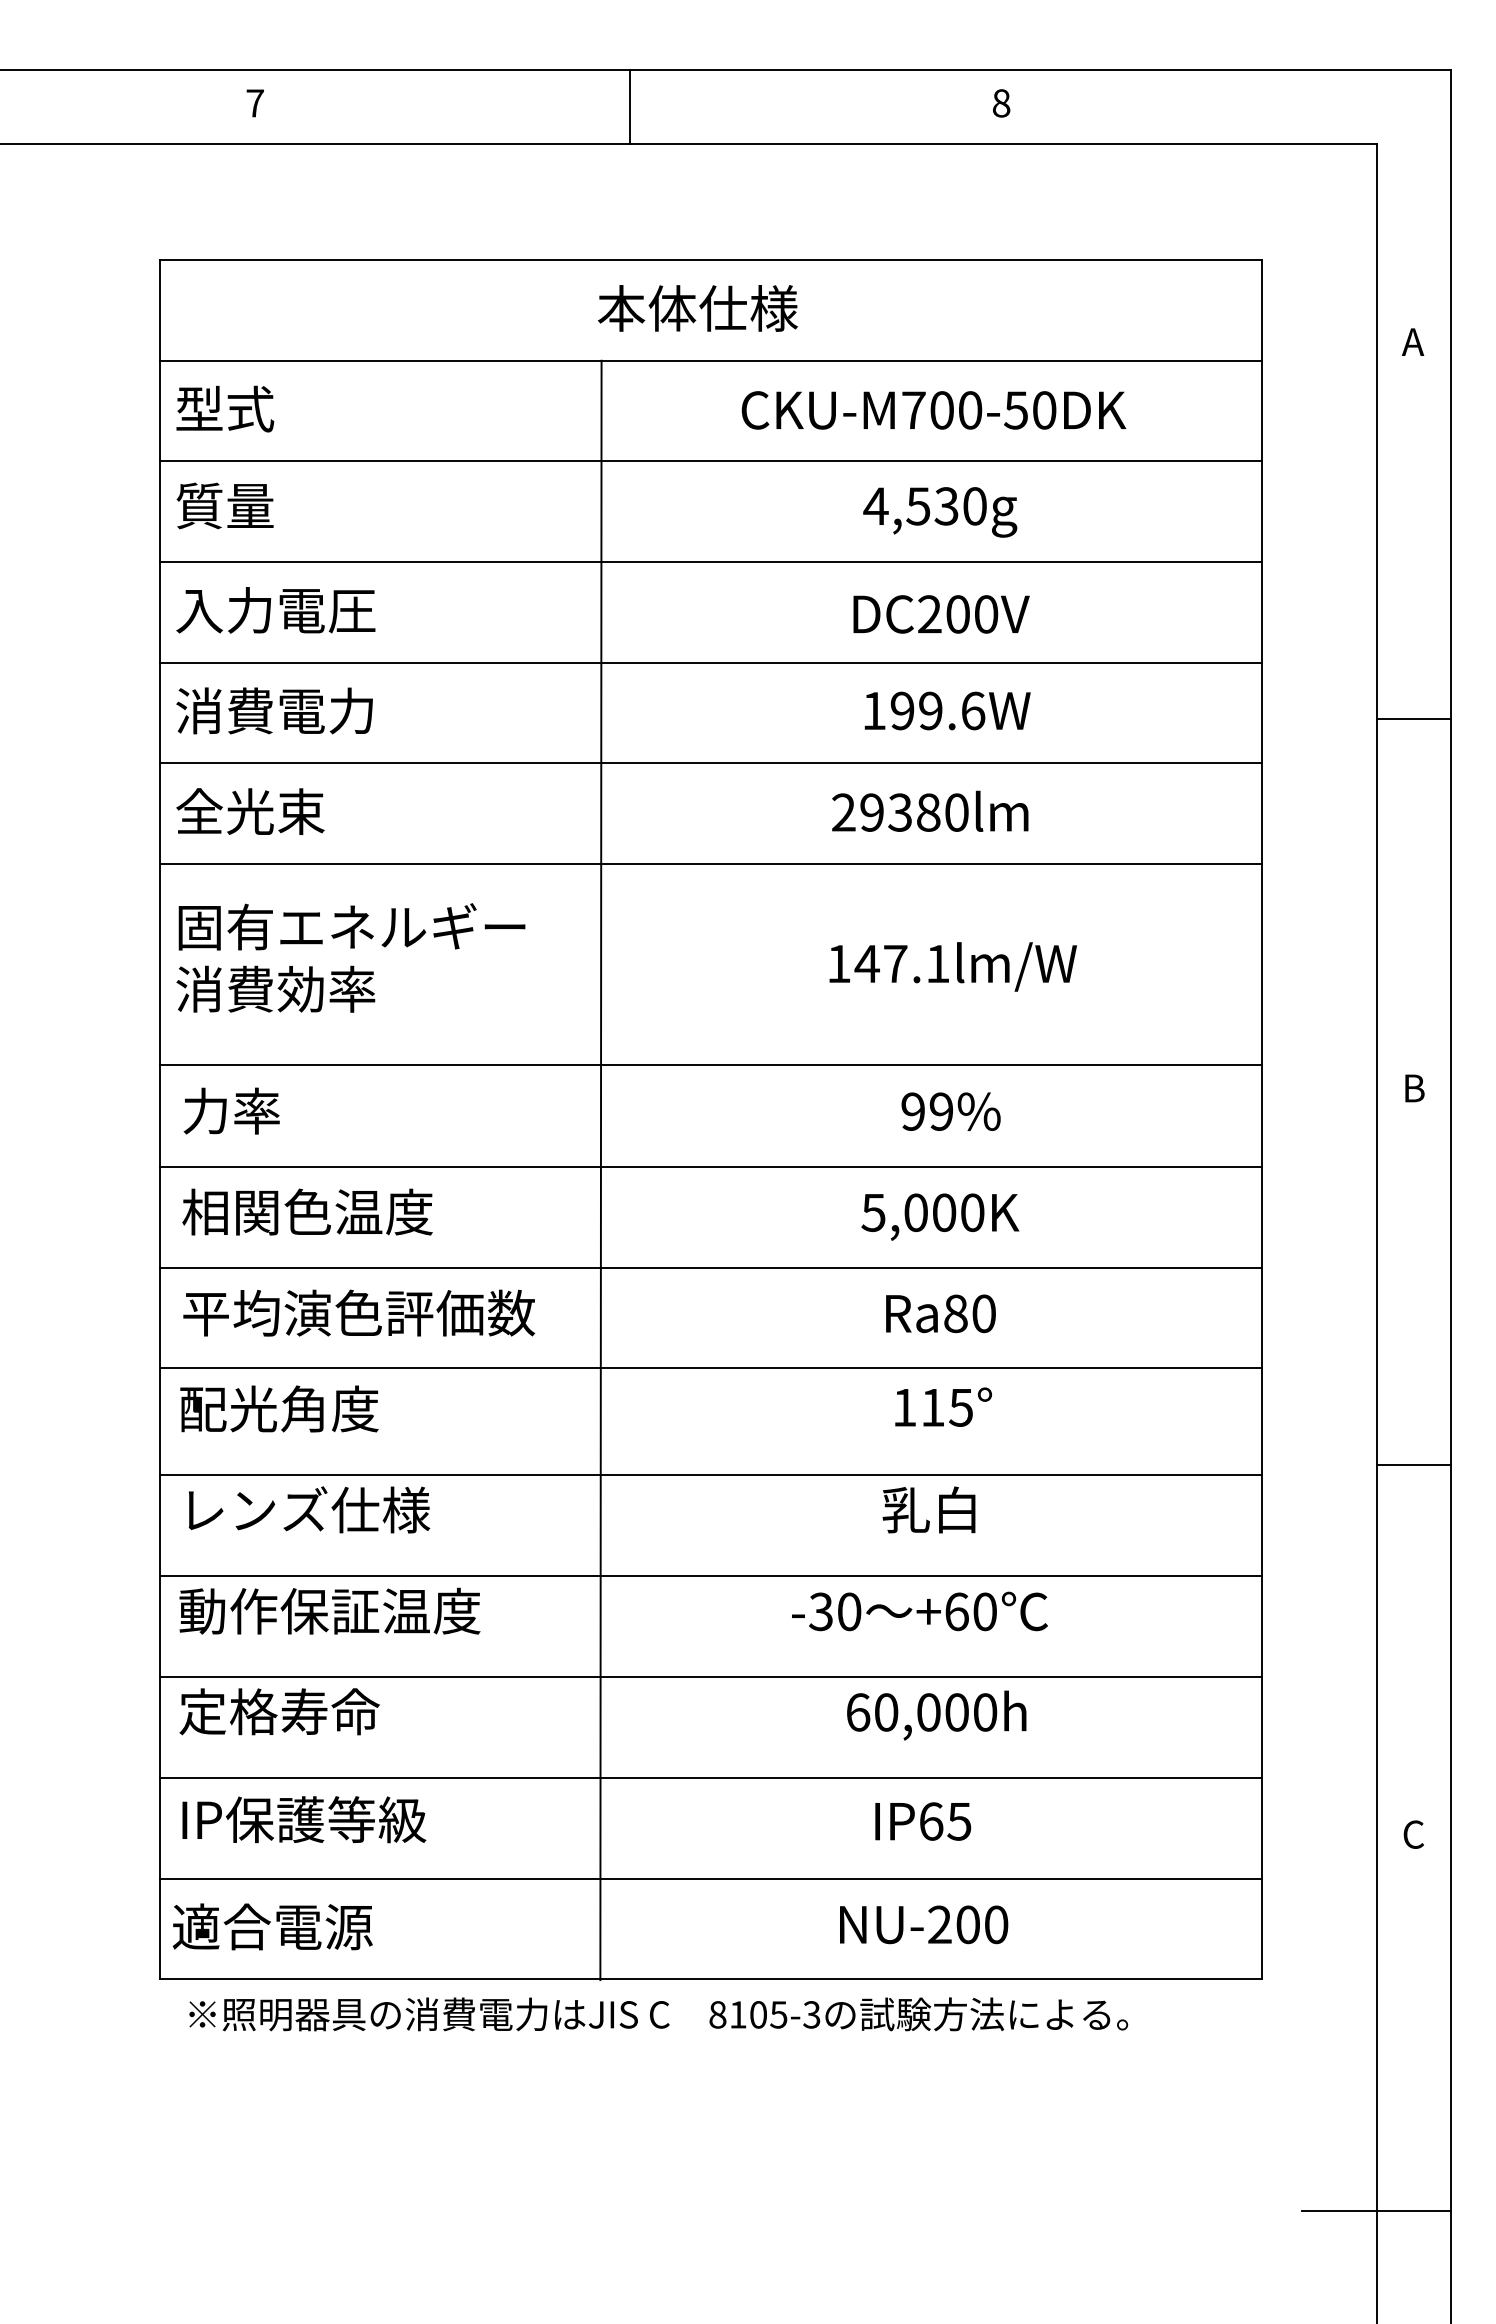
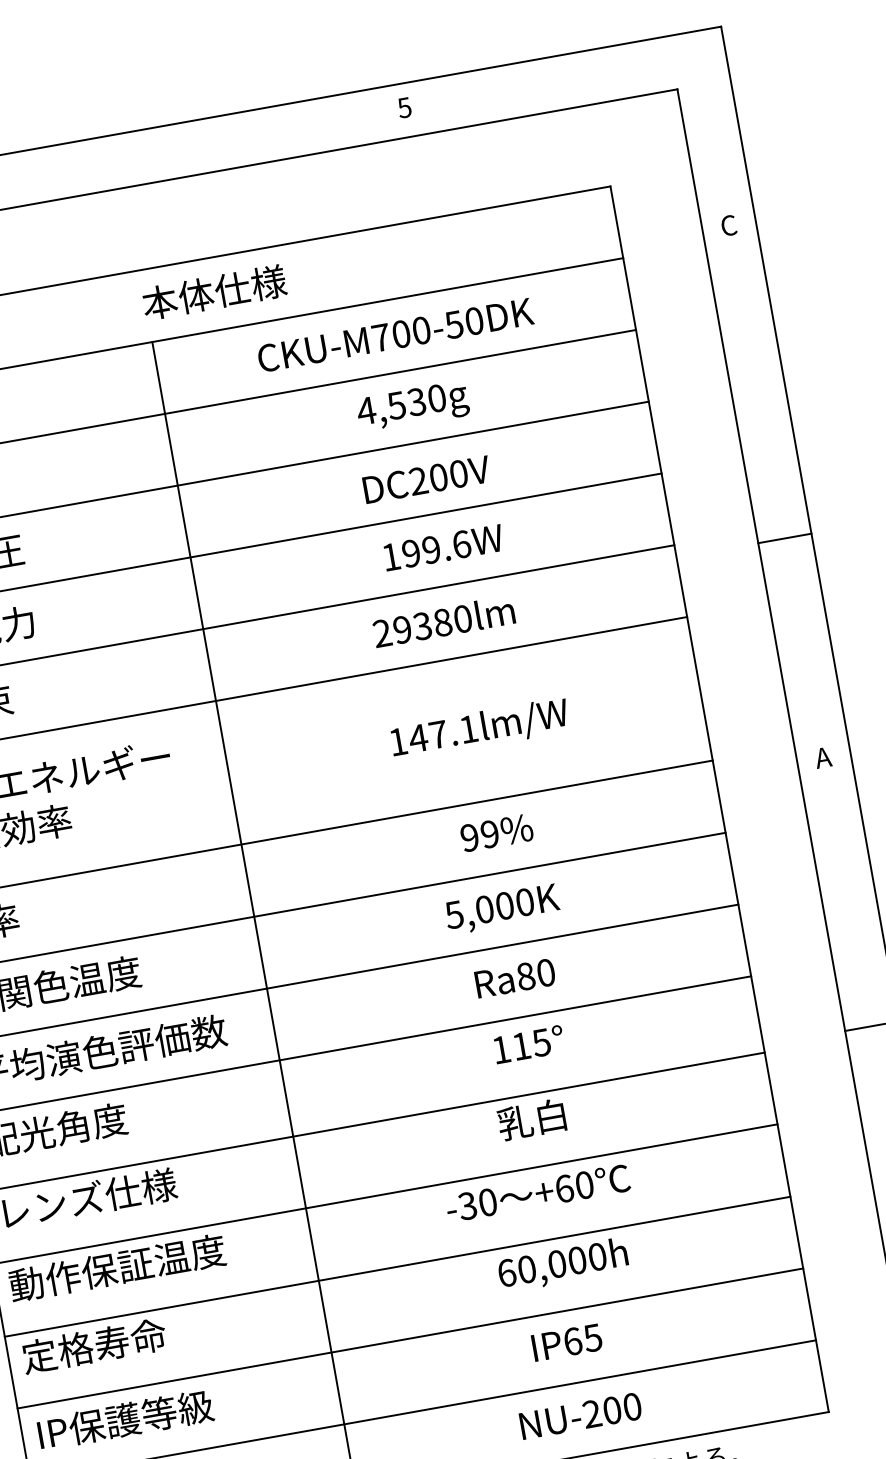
text: (1001, 103) -> (404, 107), 8 -> 5
line: (630, 106) -> (140, 157), removed
text: (1413, 342) -> (728, 225), A -> C
line: (1413, 718) -> (784, 538), moved
text: (1413, 1088) -> (823, 757), B -> A

